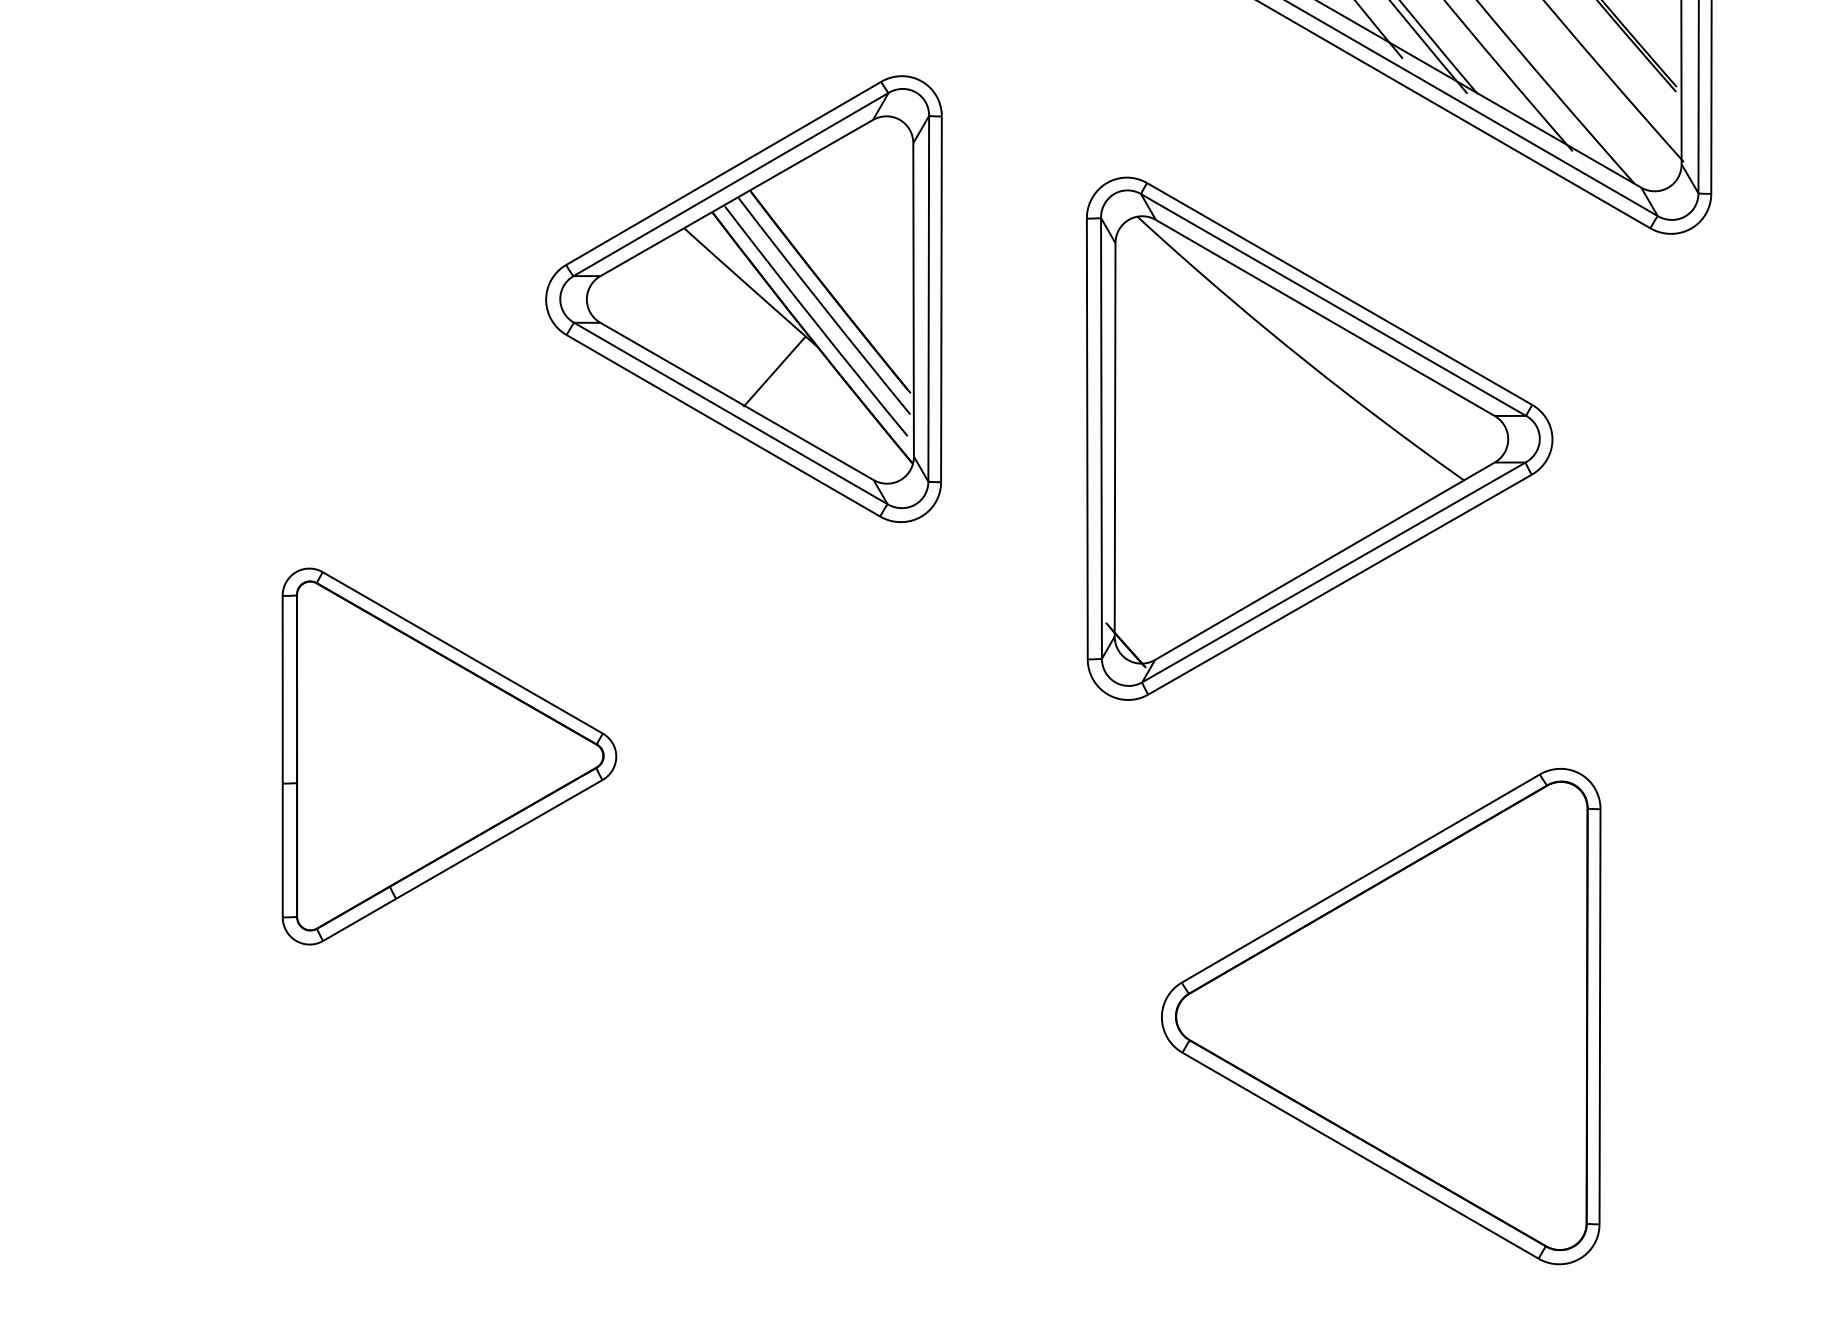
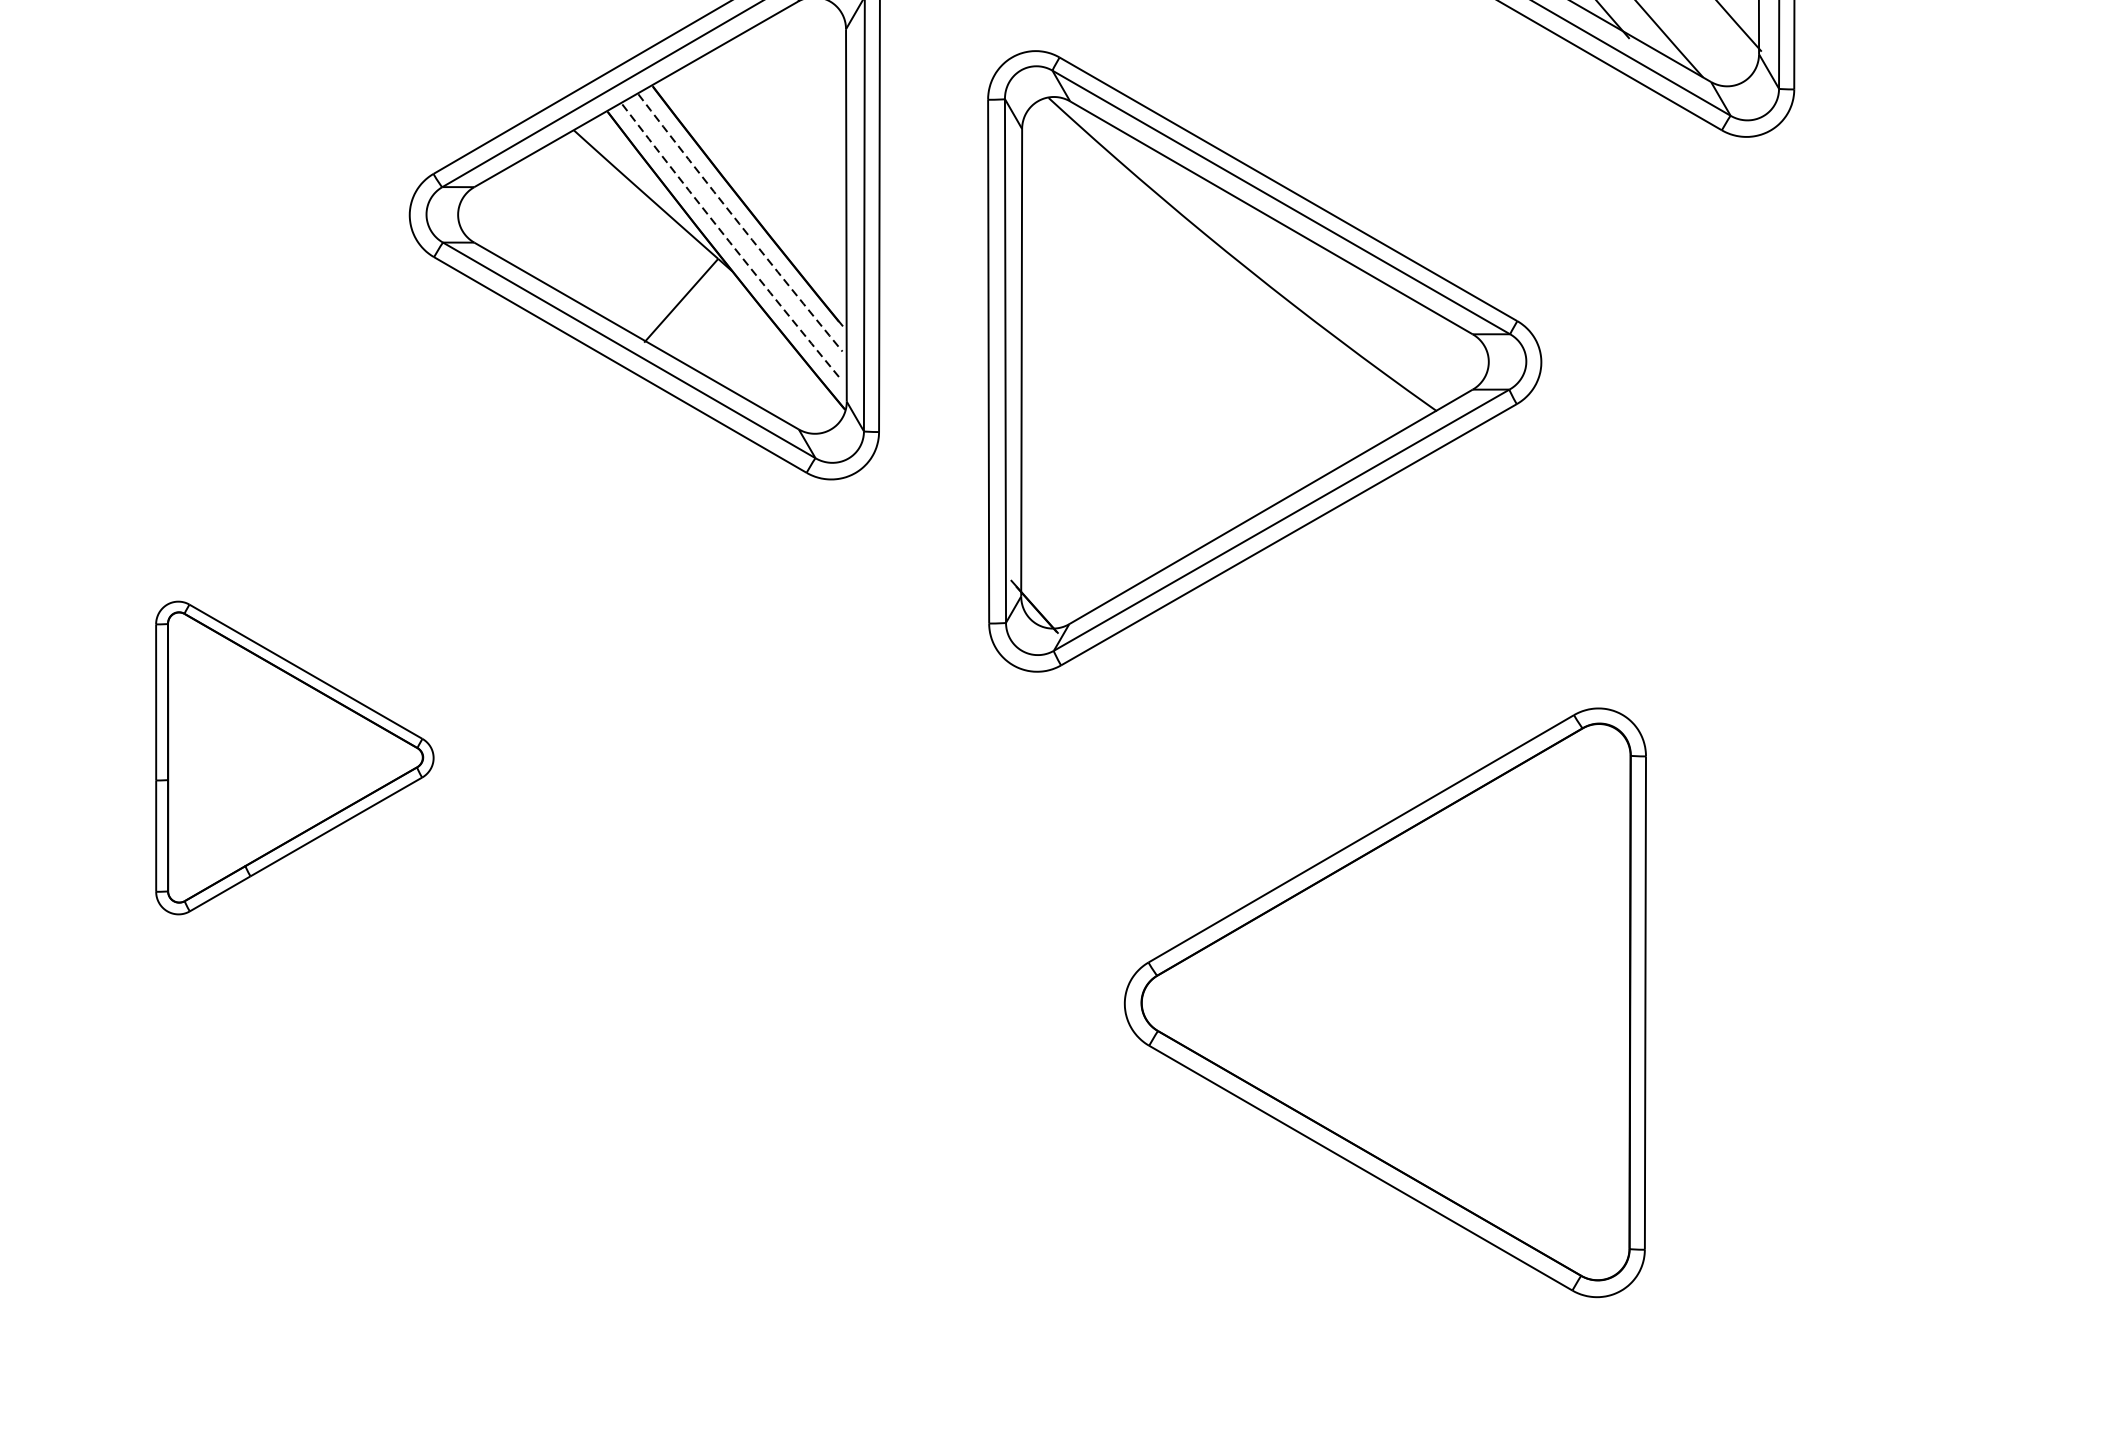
arc: (823, 306) -> (739, 223), solid -> dashed
arc: (815, 322) -> (729, 242), solid -> dashed
part: (1319, 438) -> (1264, 361), moved
part: (449, 756) -> (294, 757), size x0.7
part: (1381, 1016) -> (1385, 1002), moved

